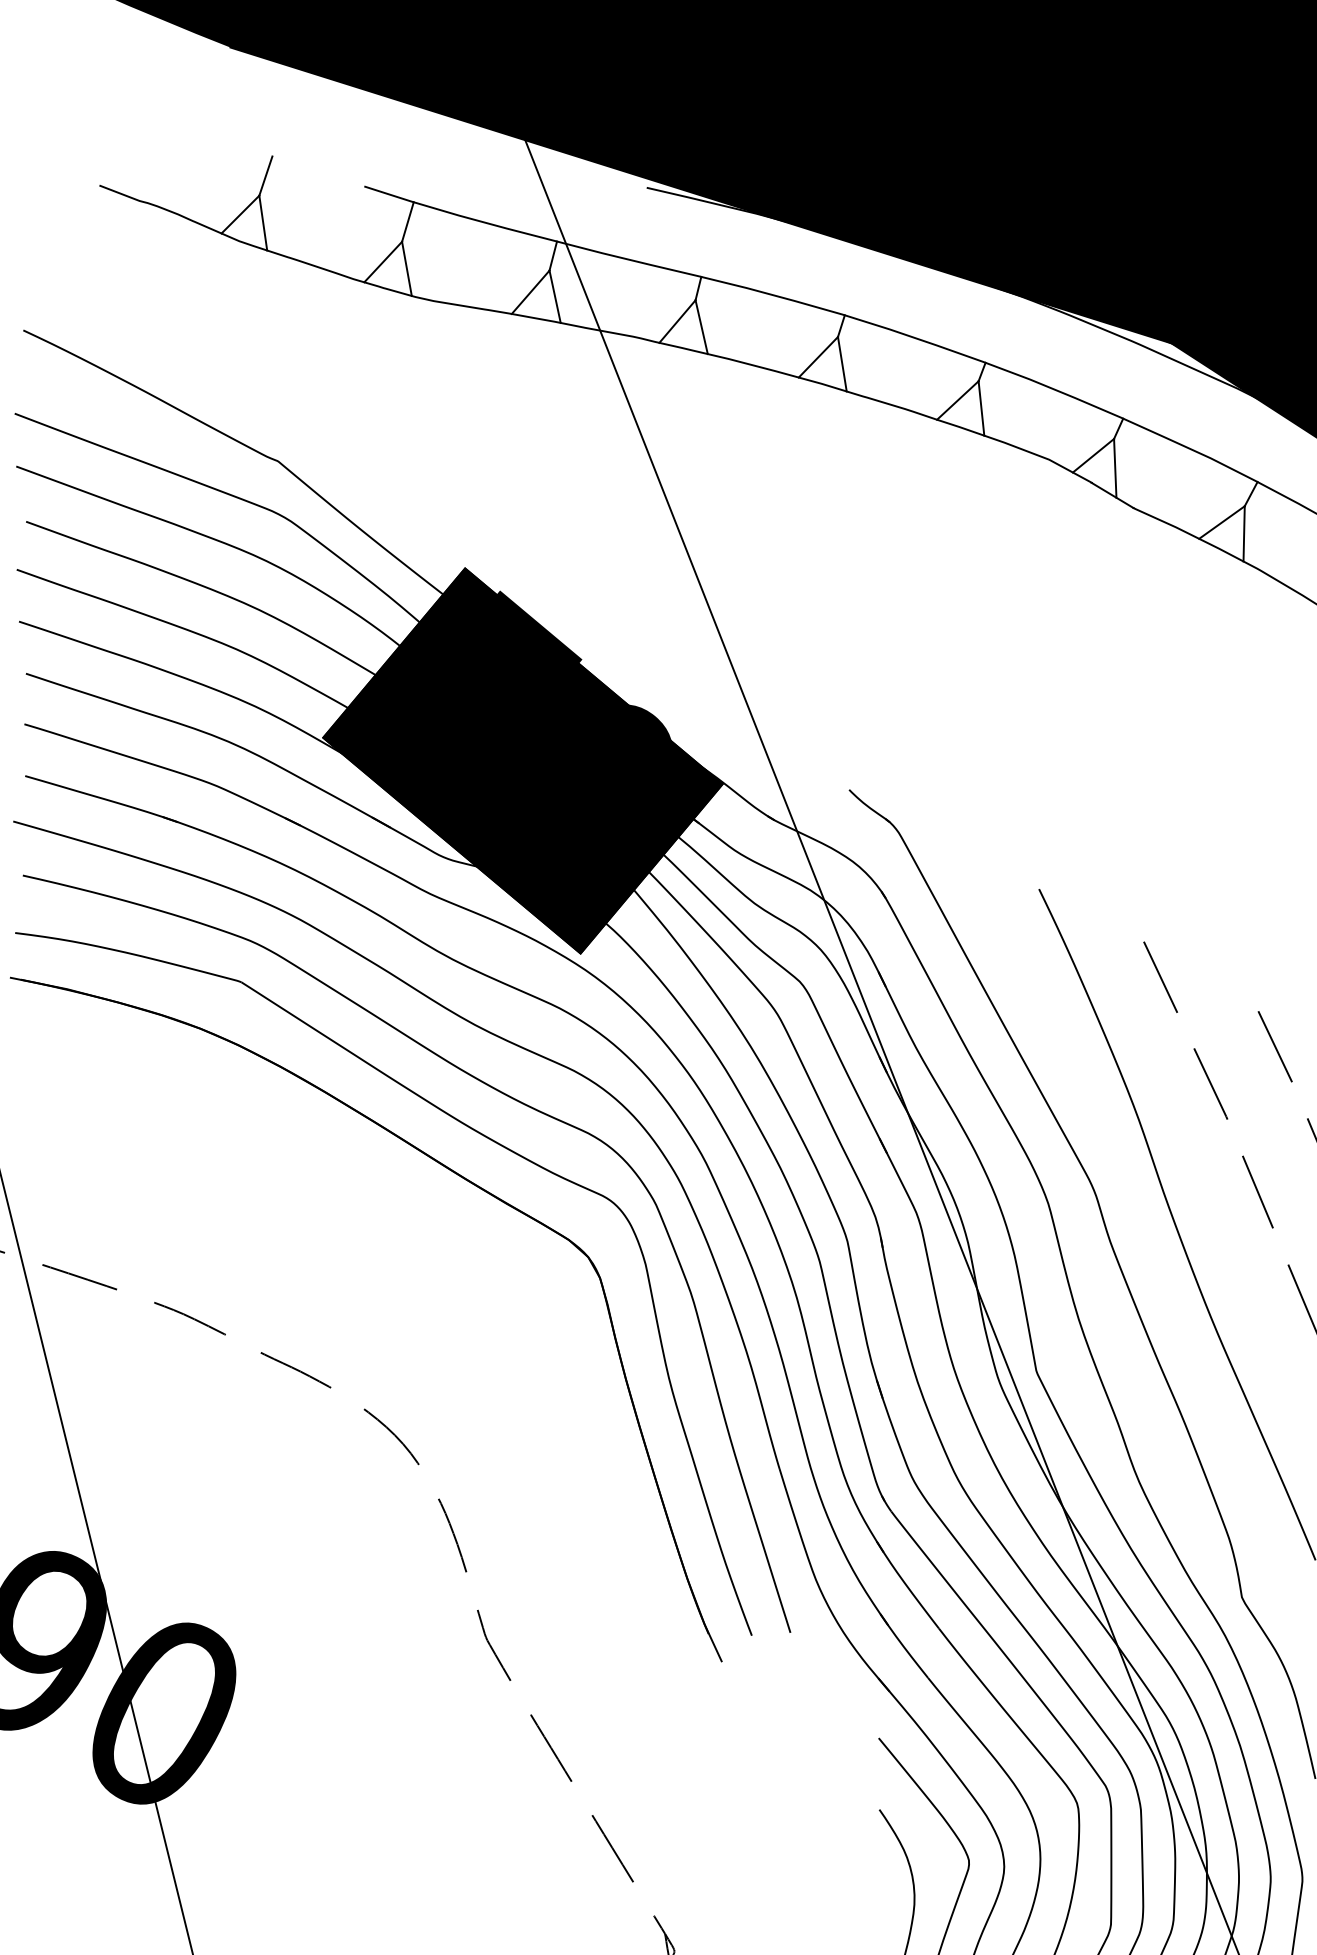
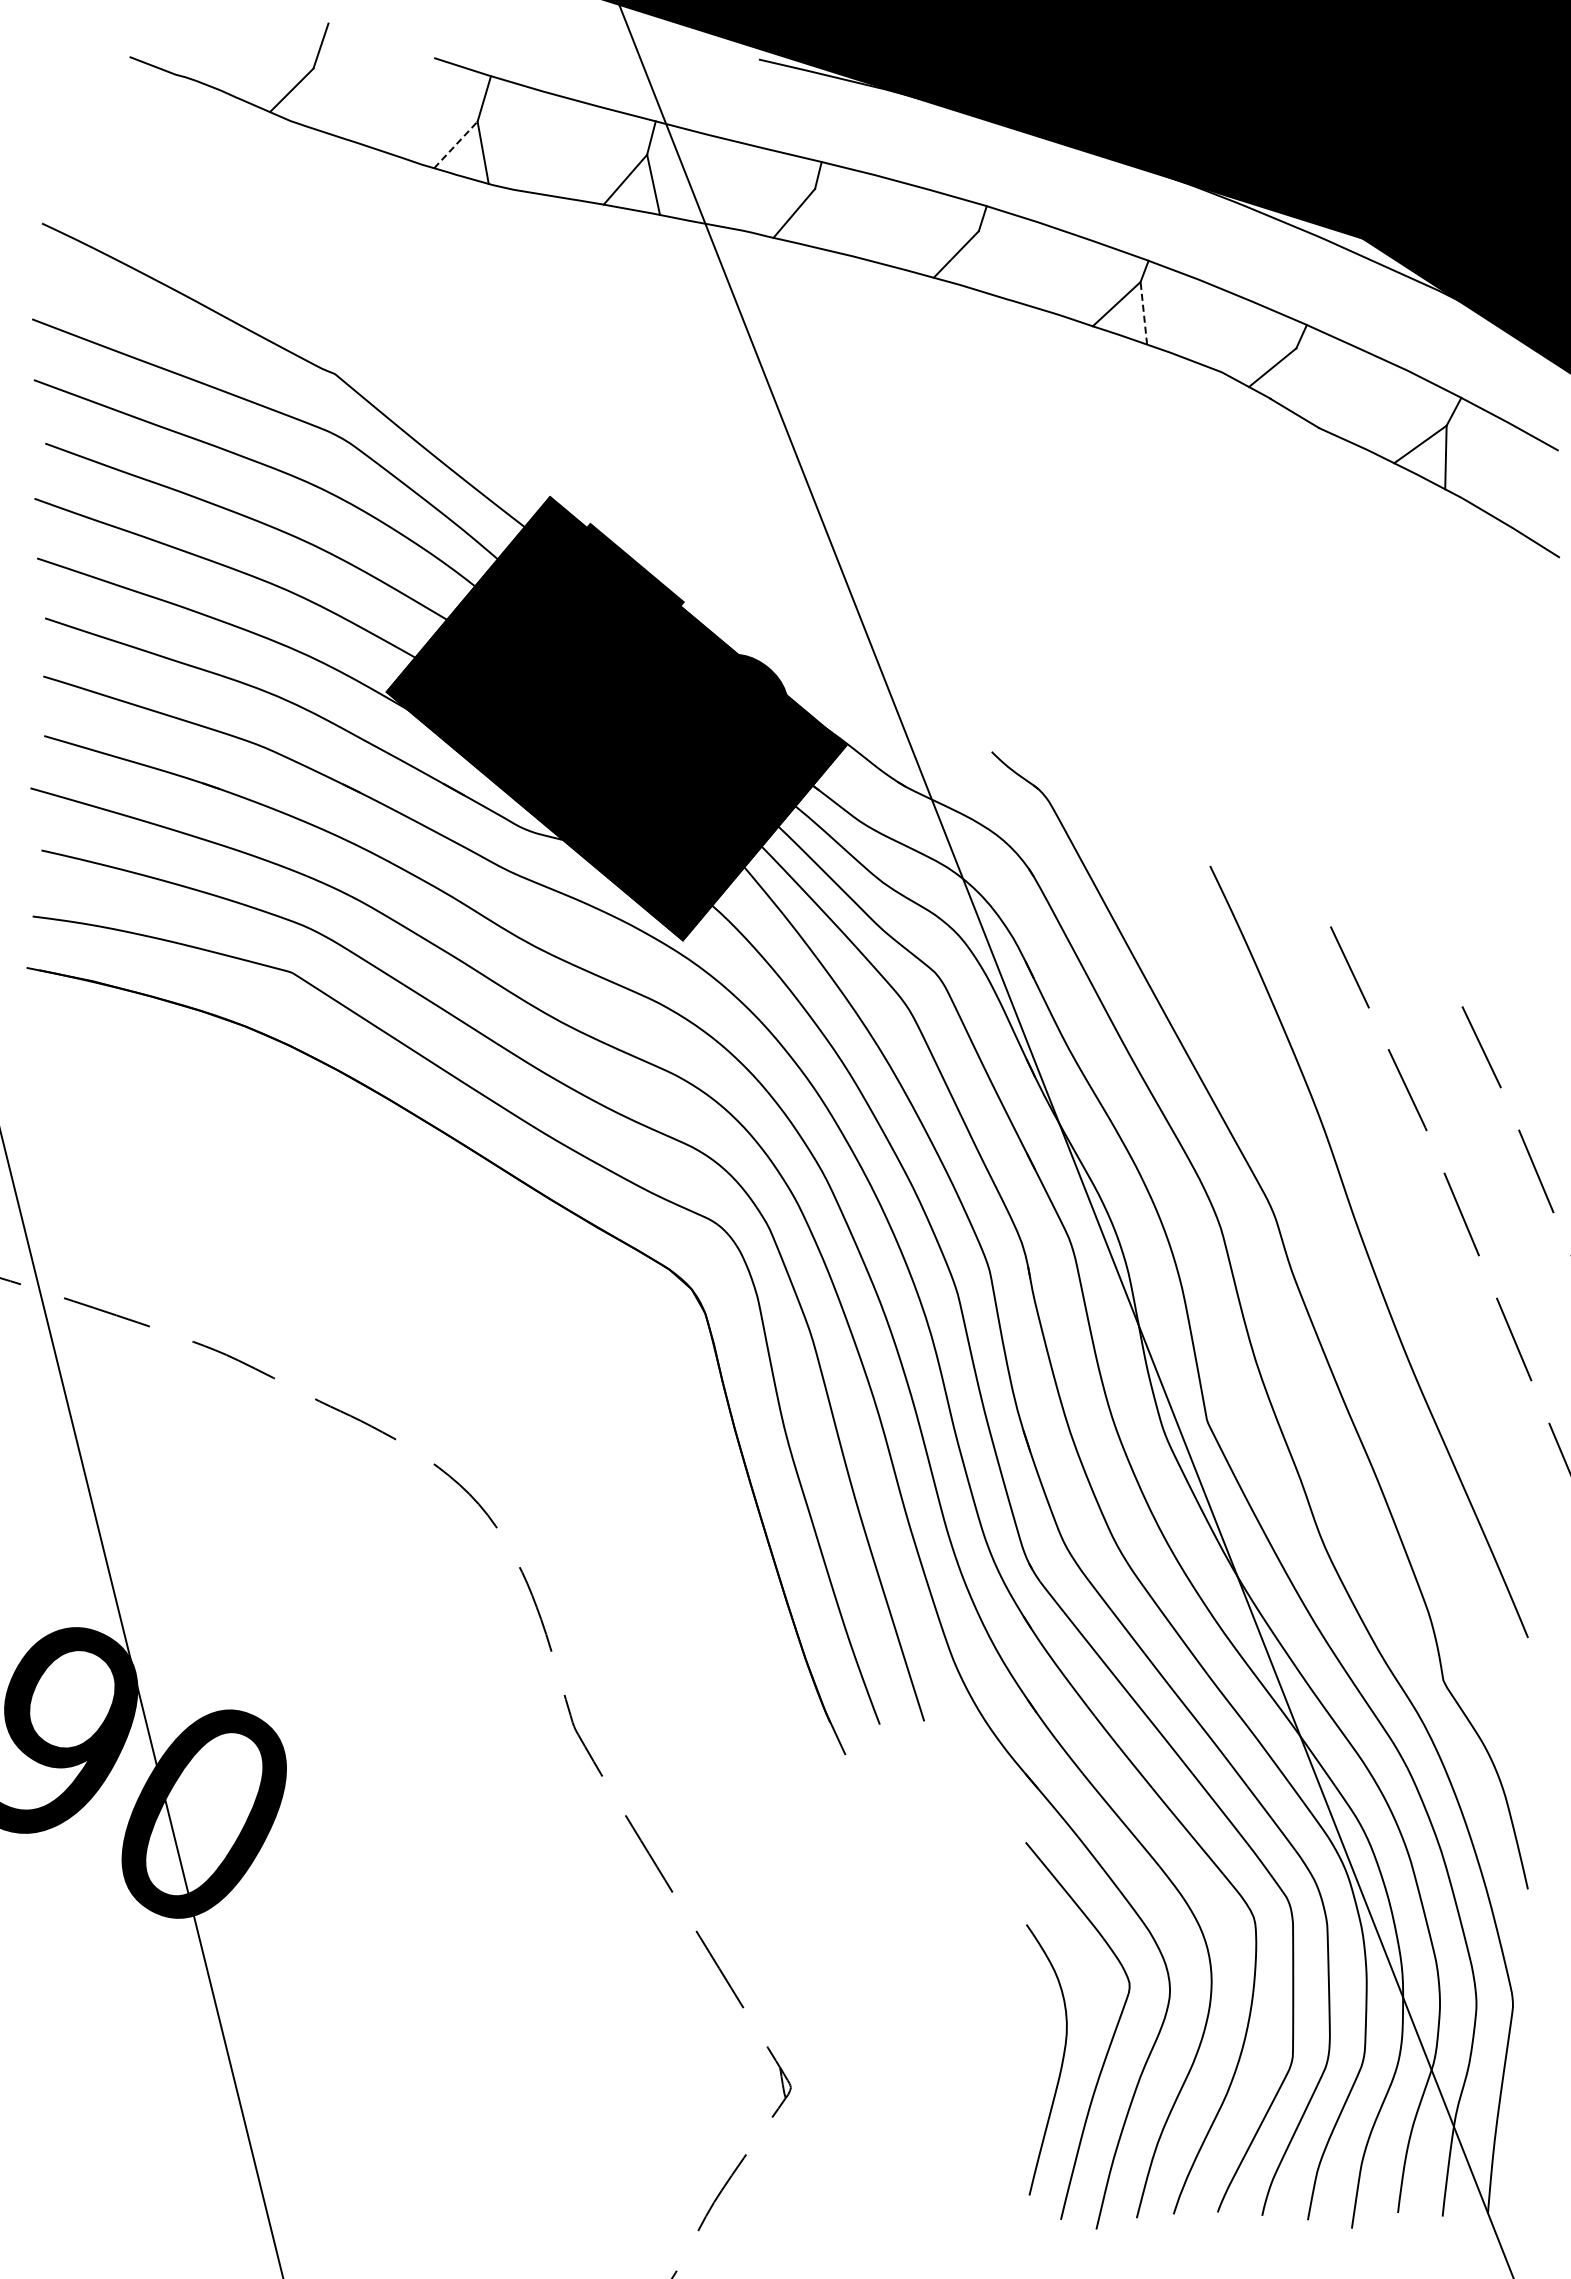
line: (262, 222) -> (317, 99), removed
line: (382, 261) -> (455, 144), solid -> dashed
line: (702, 326) -> (822, 219), removed
line: (842, 364) -> (983, 262), removed
line: (981, 407) -> (1143, 312), solid -> dashed
line: (1115, 468) -> (1297, 382), removed

